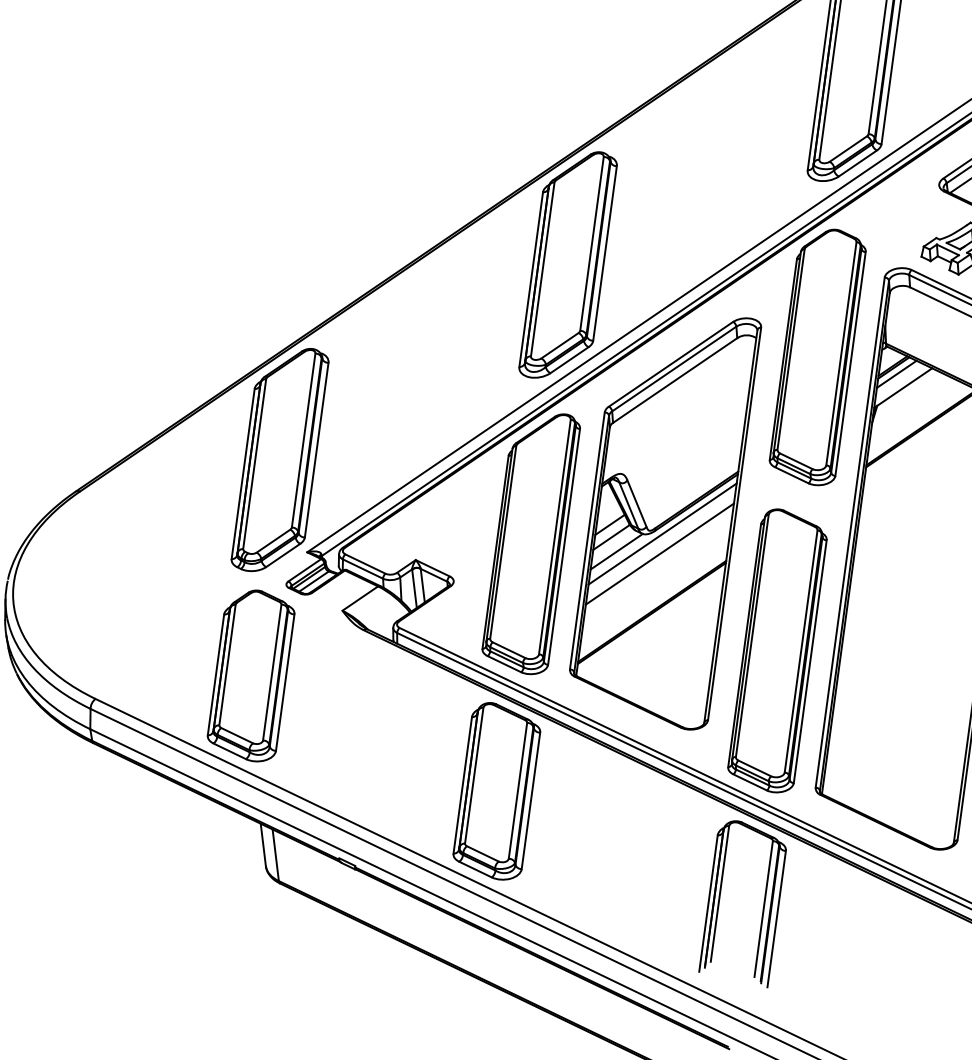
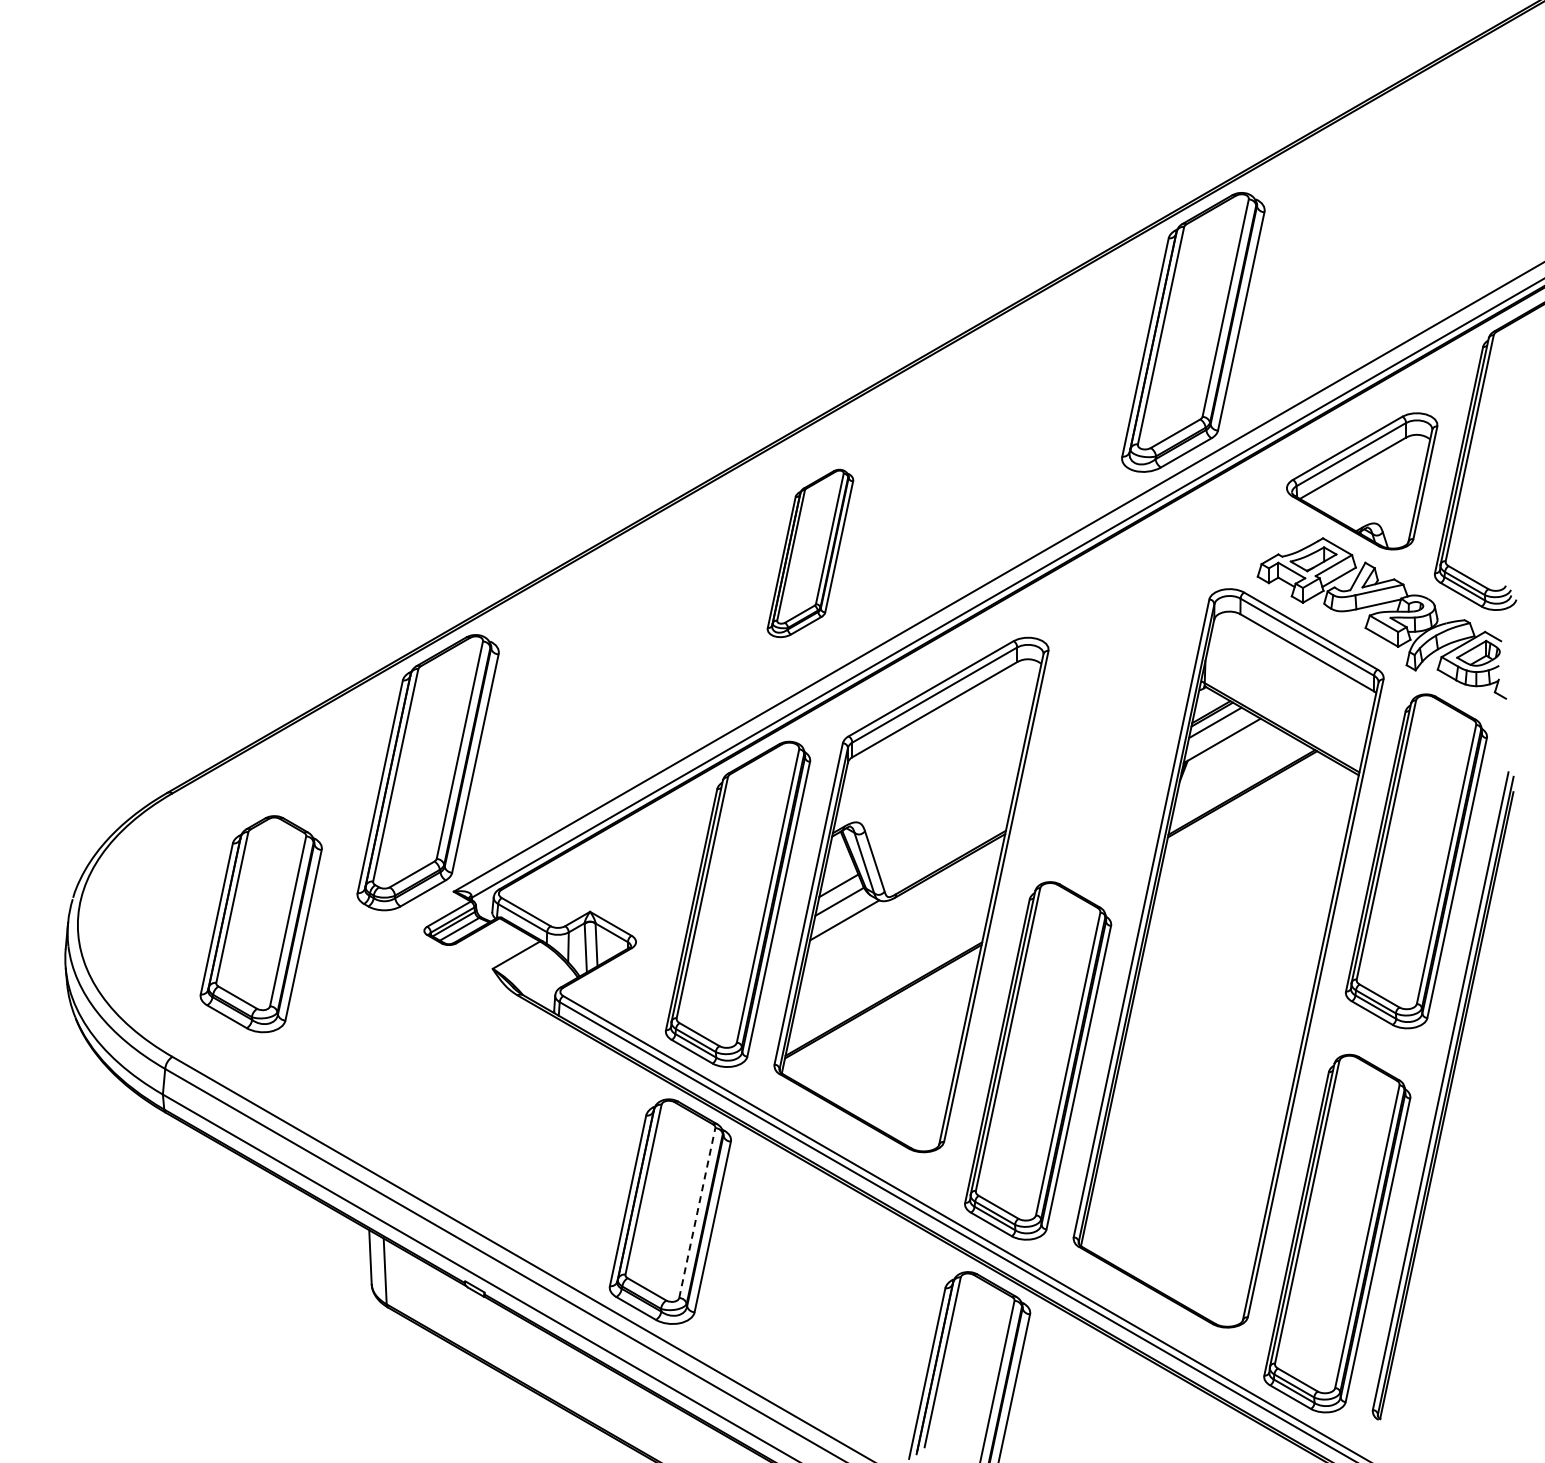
part: (568, 264) -> (810, 553), size x0.6
part: (817, 357) -> (1116, 694), removed
line: (662, 534) -> (904, 902), removed
line: (659, 554) -> (898, 927), removed
part: (250, 676) -> (260, 924), moved
line: (518, 791) -> (697, 1213), solid -> dashed

